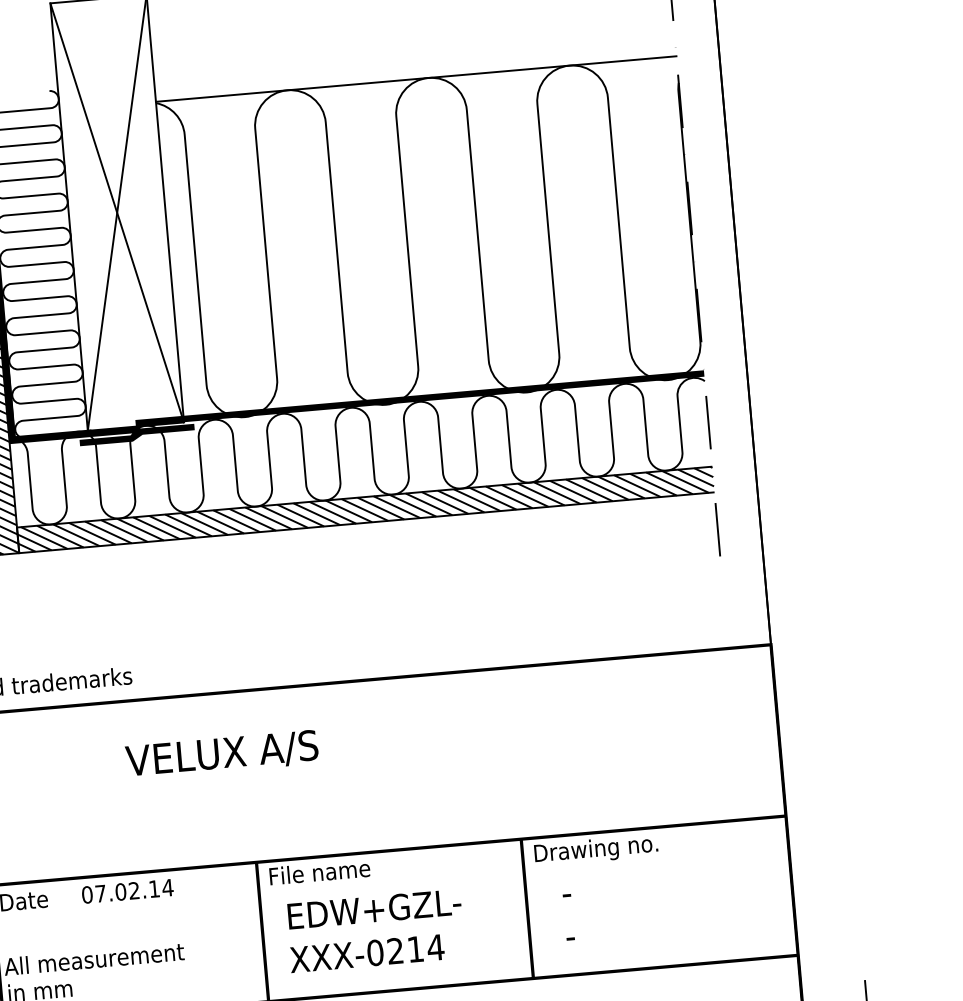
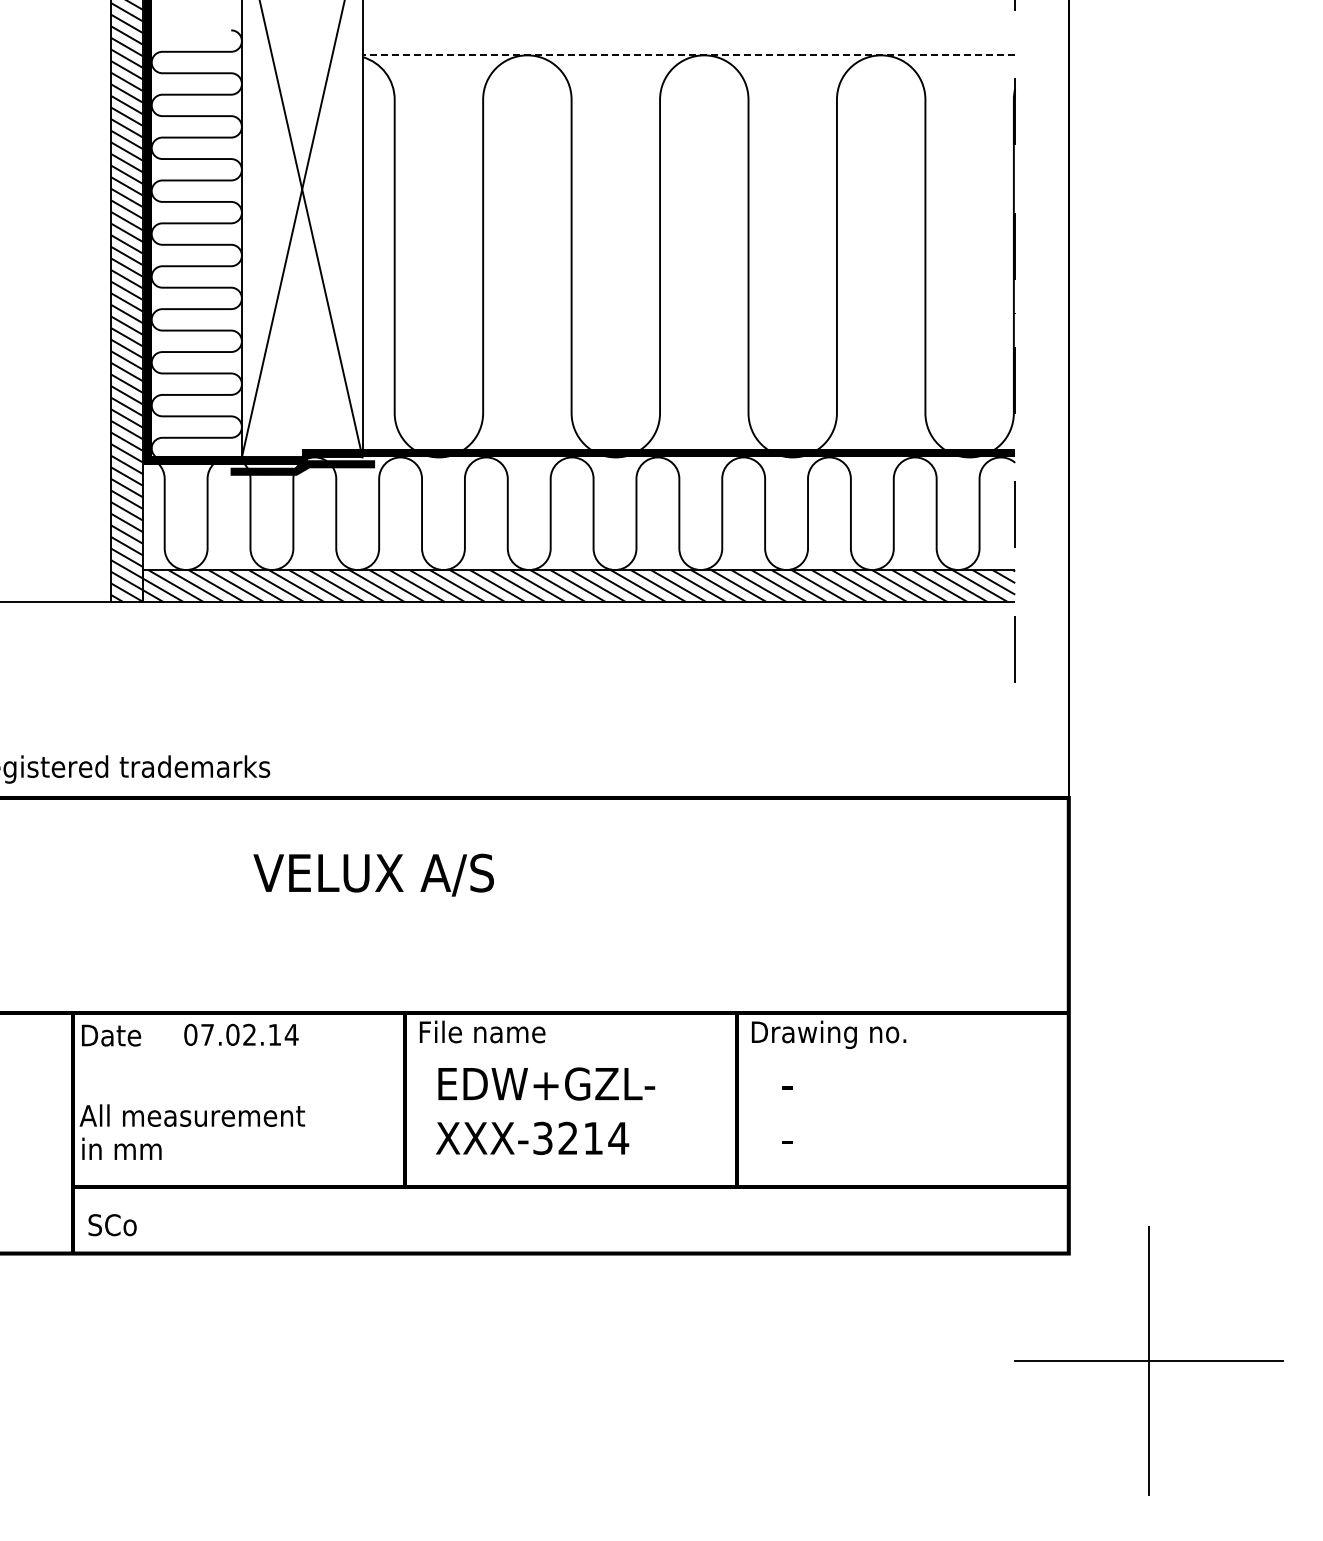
line: (415, 79) -> (688, 55), solid -> dashed
text: (375, 952) -> (542, 1138), XXX-0214 -> XXX-3214

